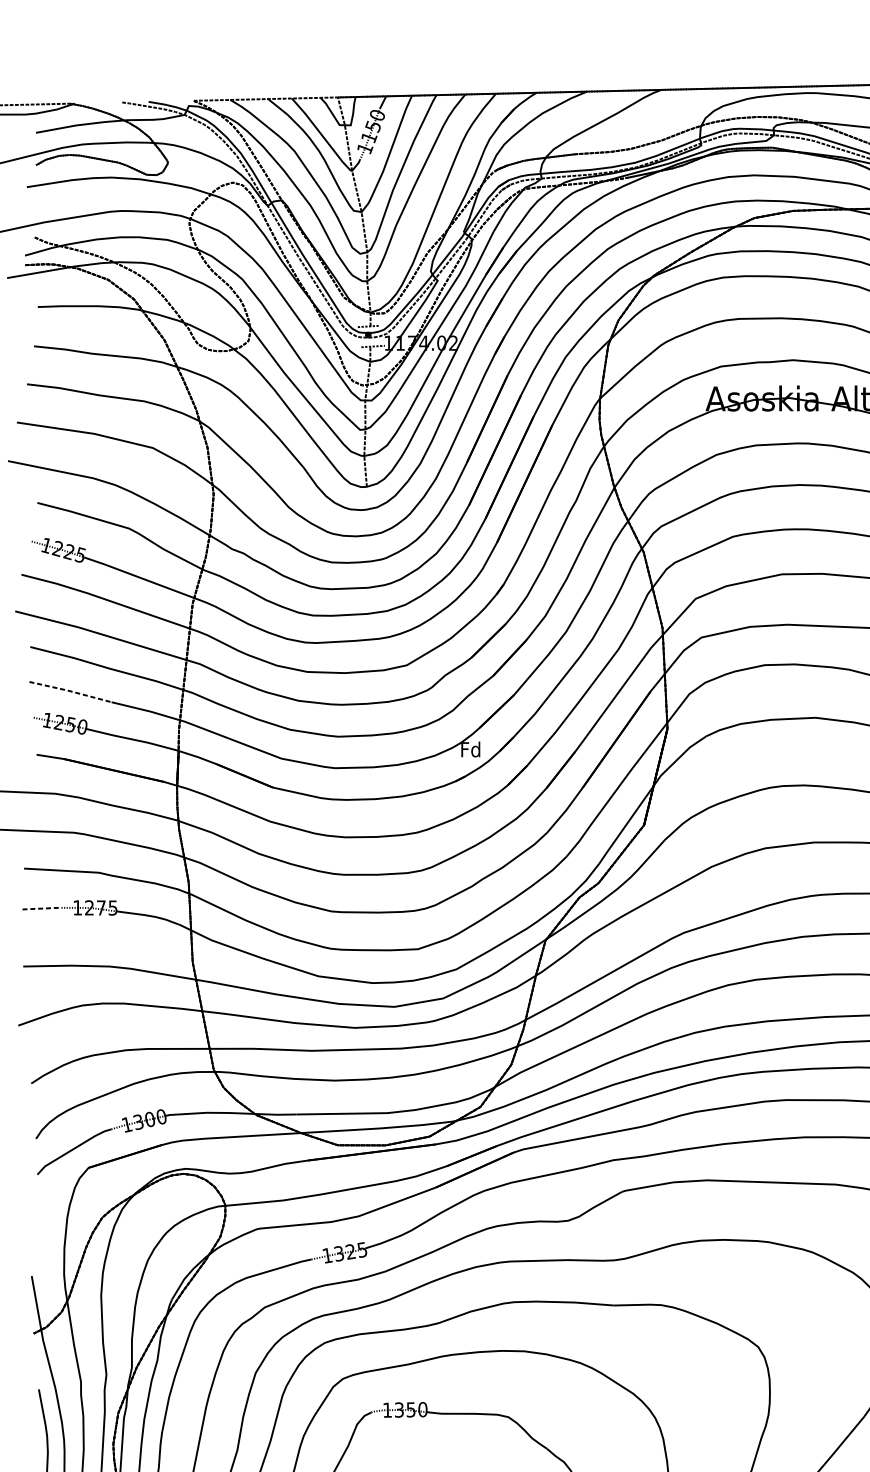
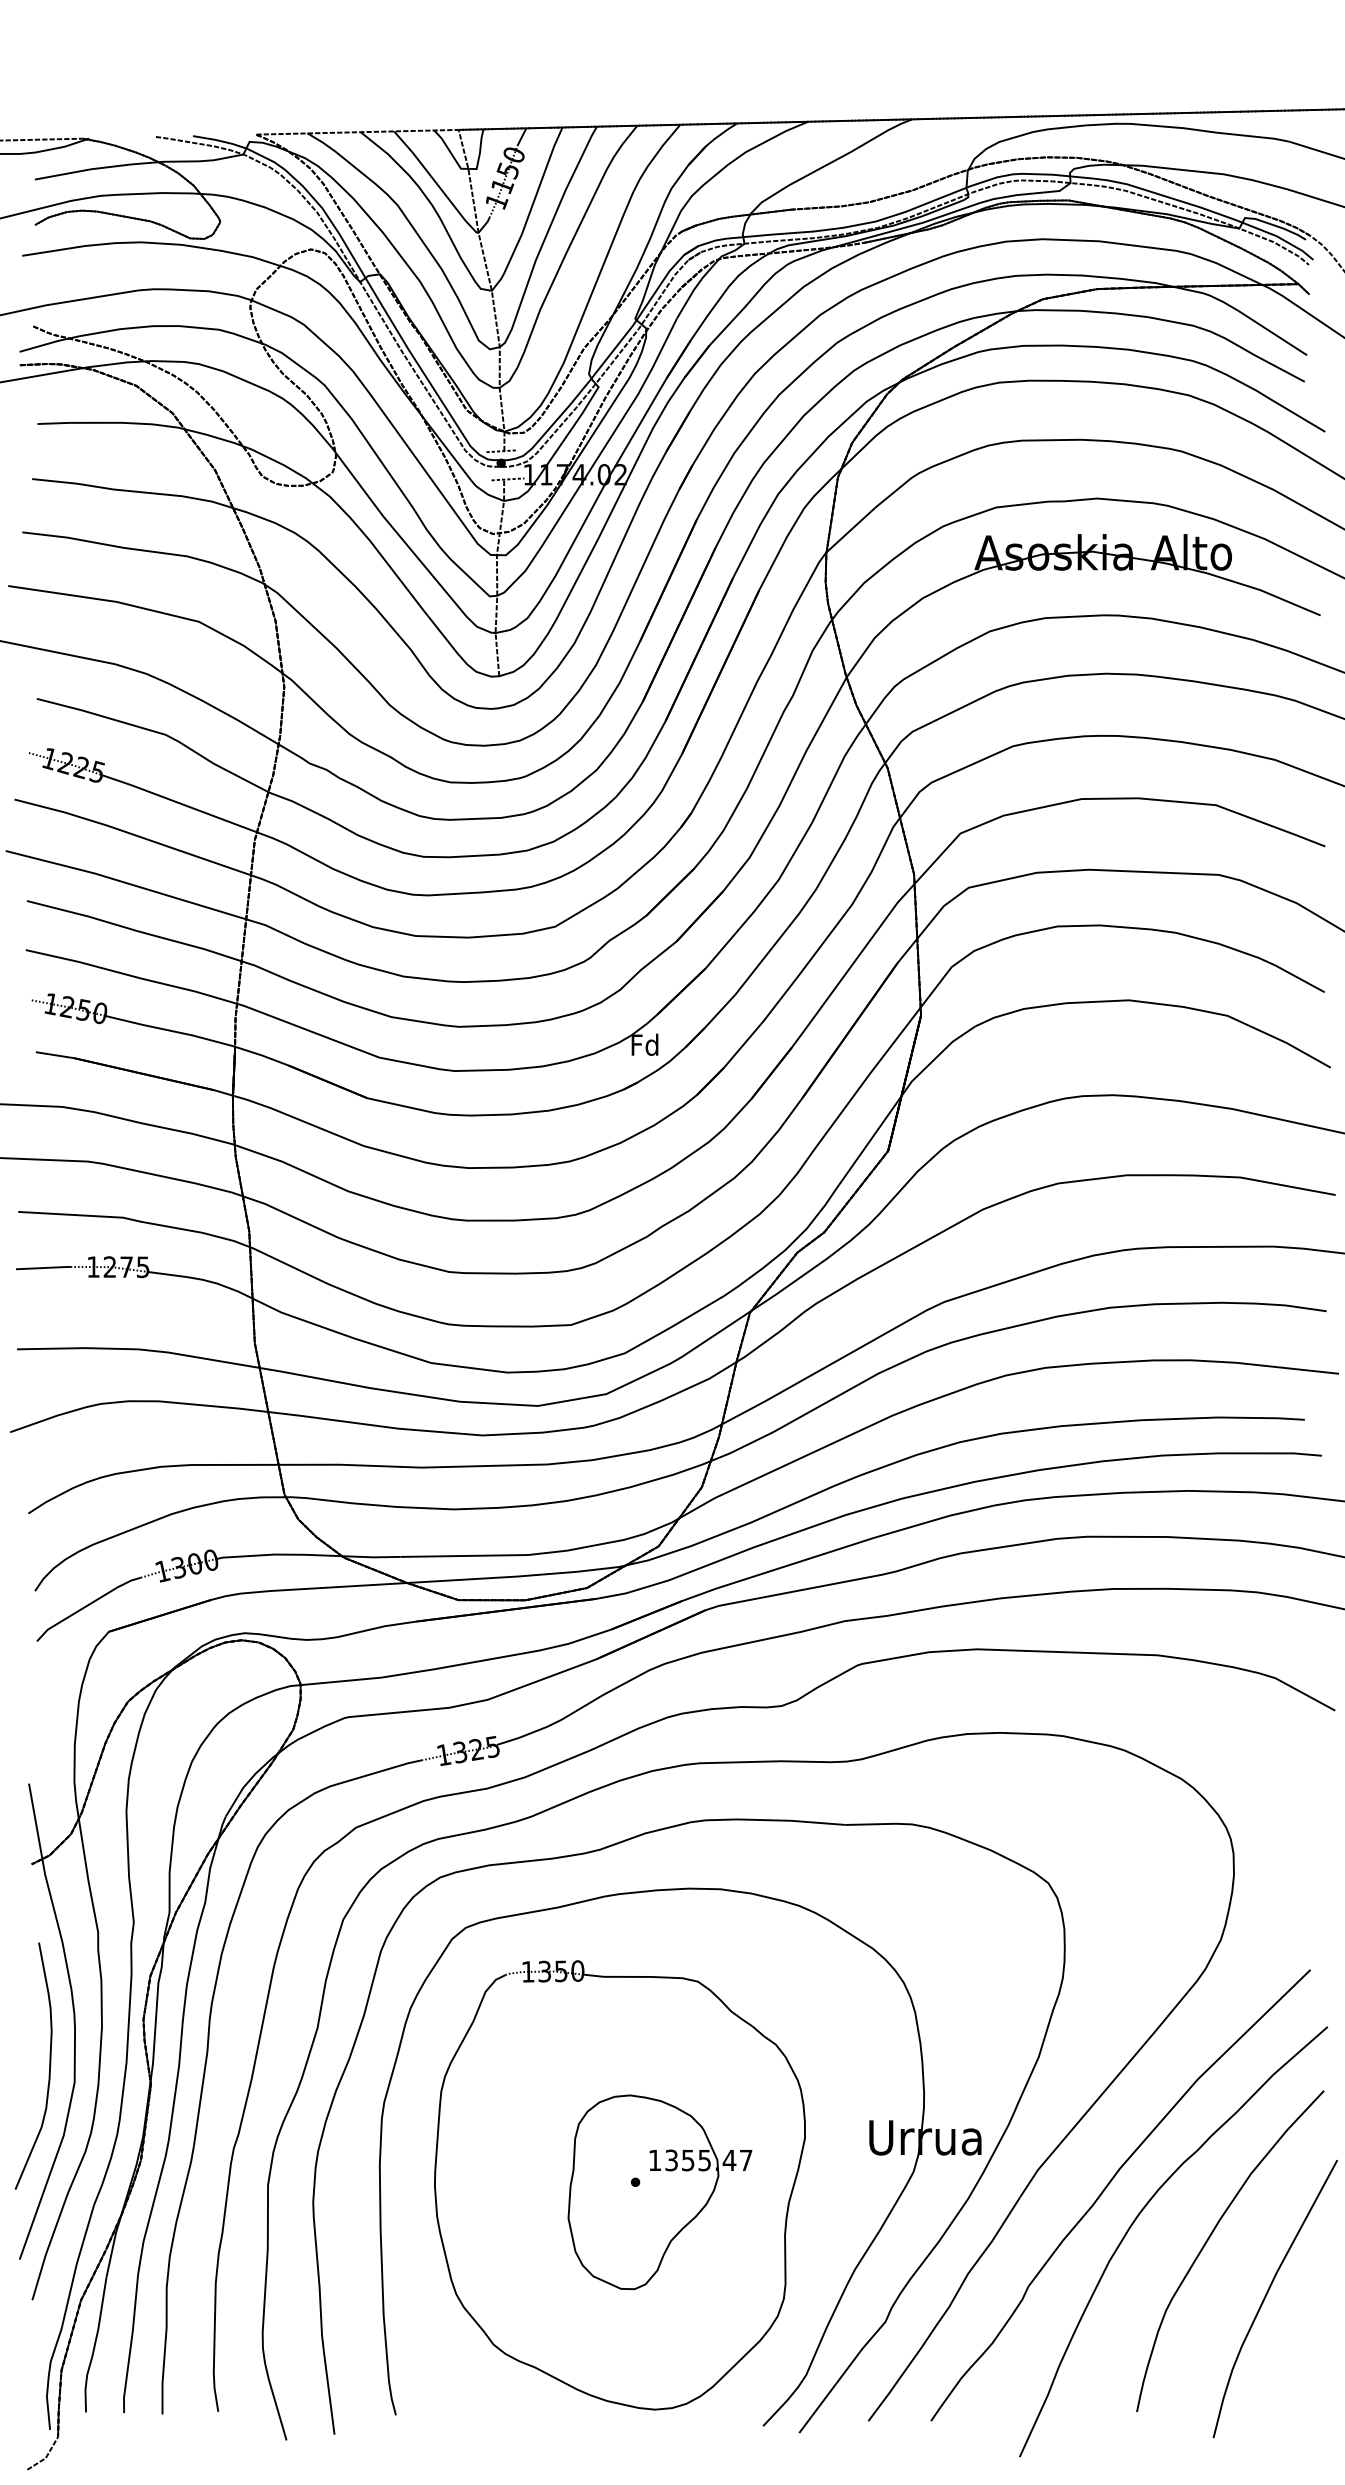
line: (70, 691) -> (83, 963), dashed -> solid
line: (42, 908) -> (43, 1268), dashed -> solid

